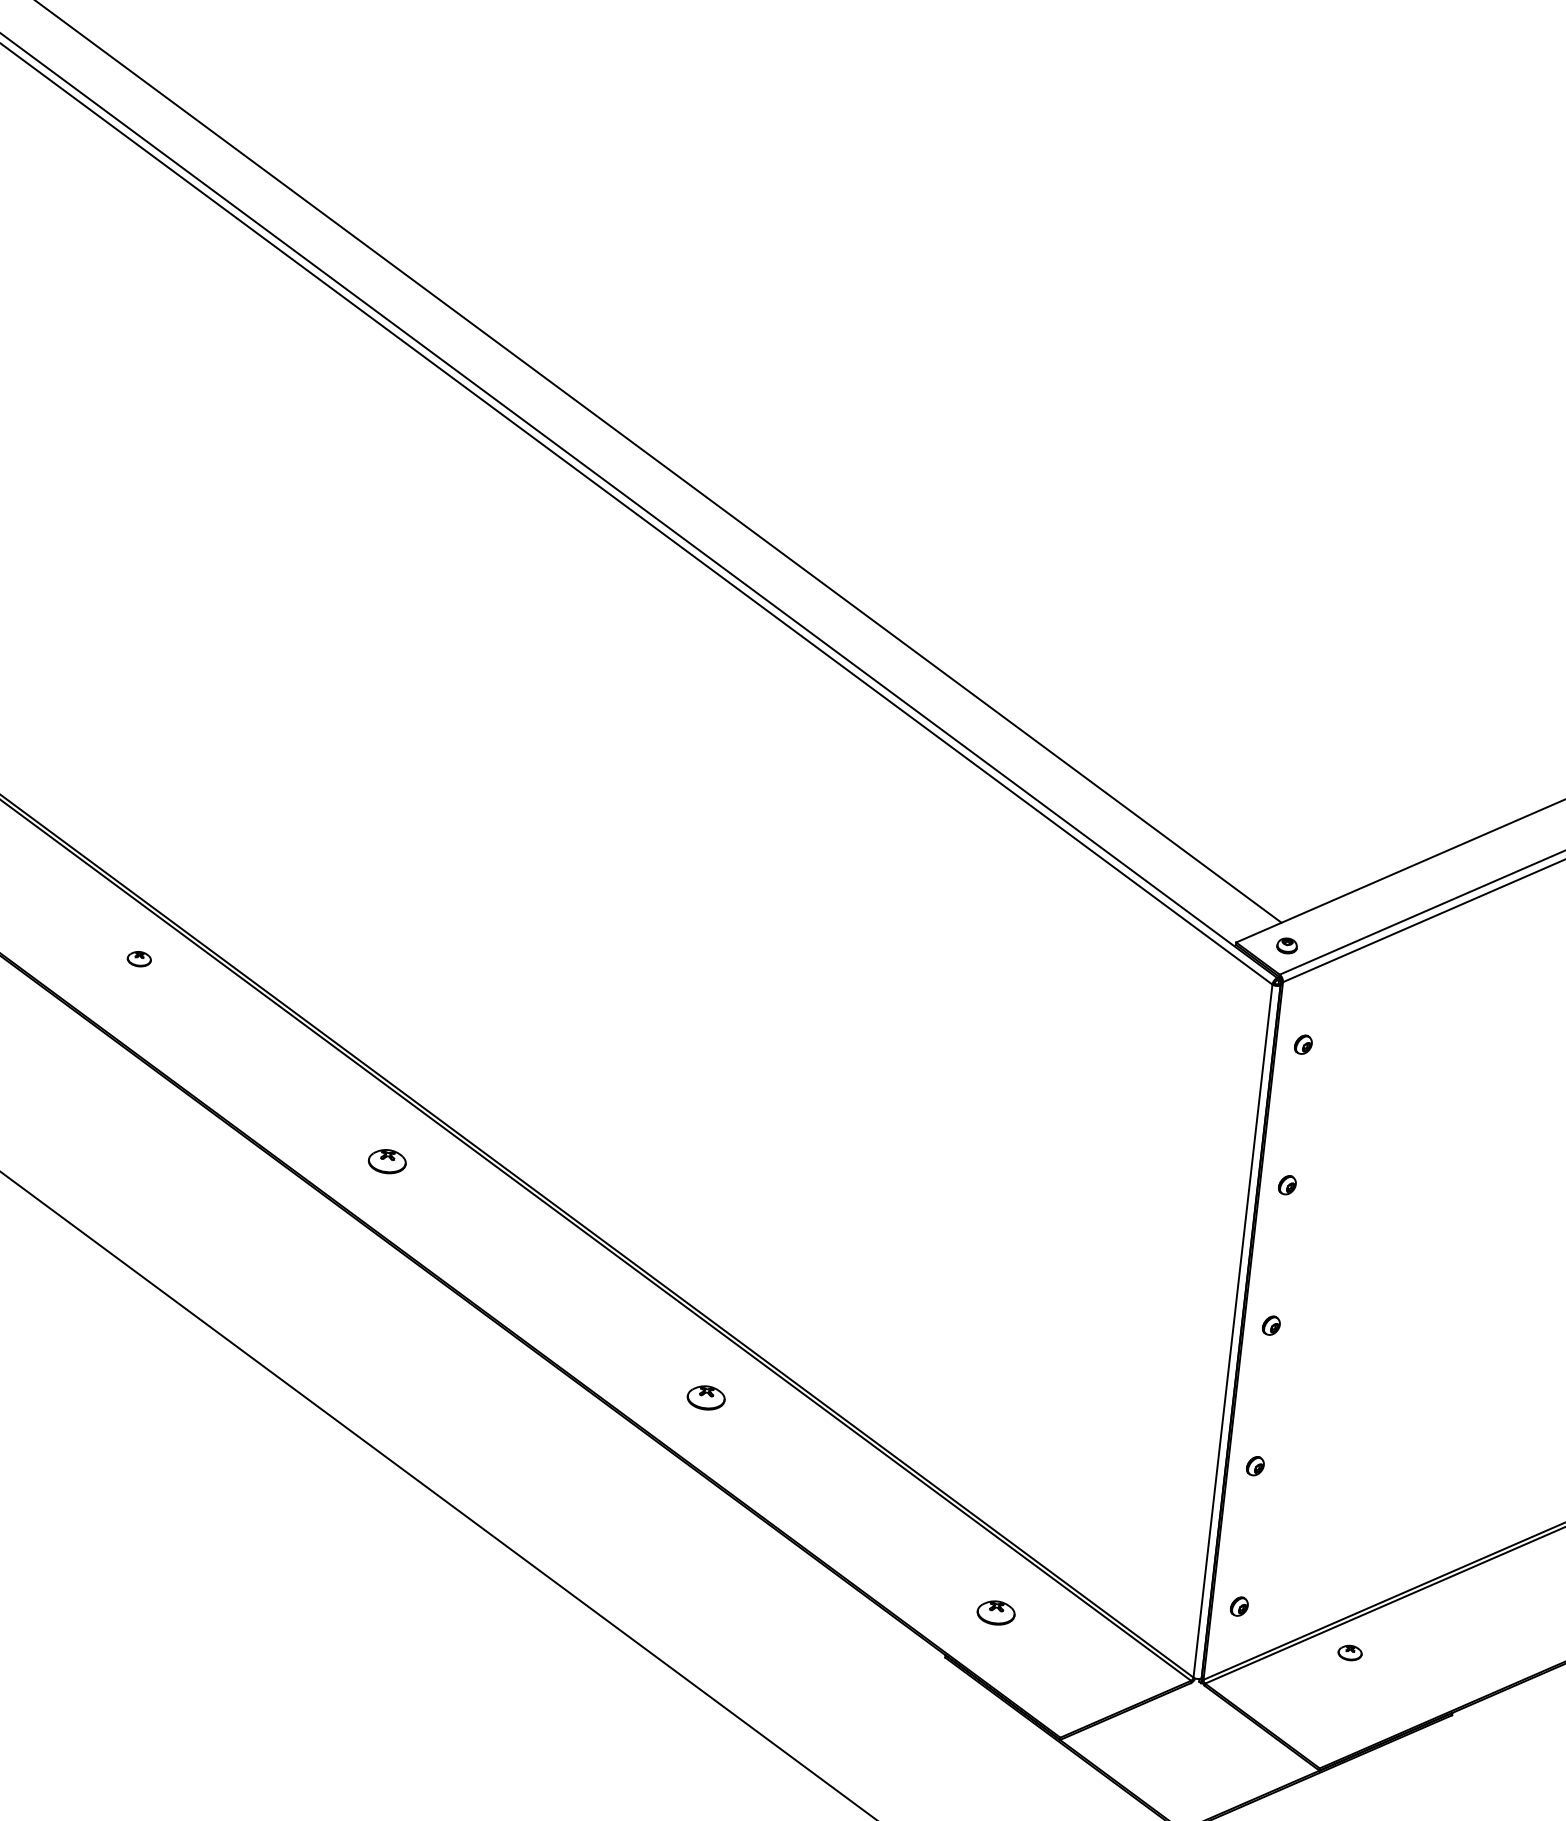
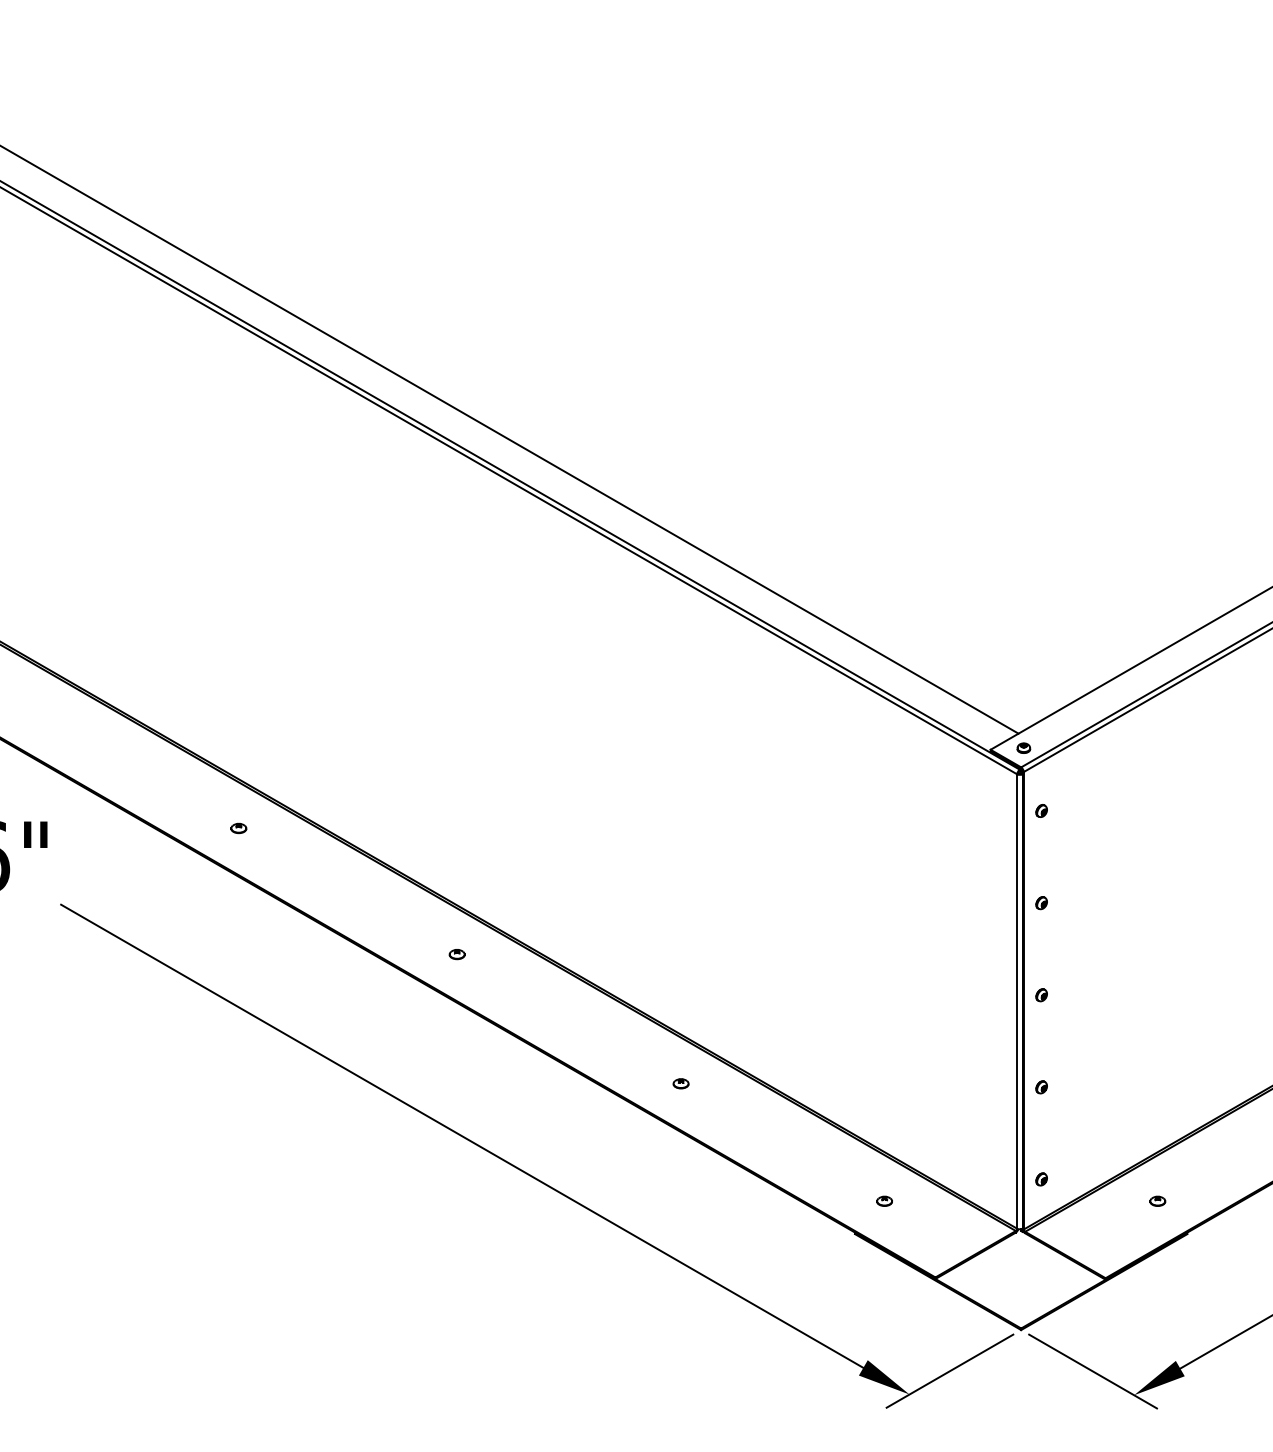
part: (138, 959) -> (238, 828), moved
part: (386, 1161) -> (456, 954), size x0.62
part: (705, 1397) -> (680, 1083), size x0.62
part: (996, 1611) -> (884, 1200), size x0.62
part: (1349, 1651) -> (1157, 1200), moved

